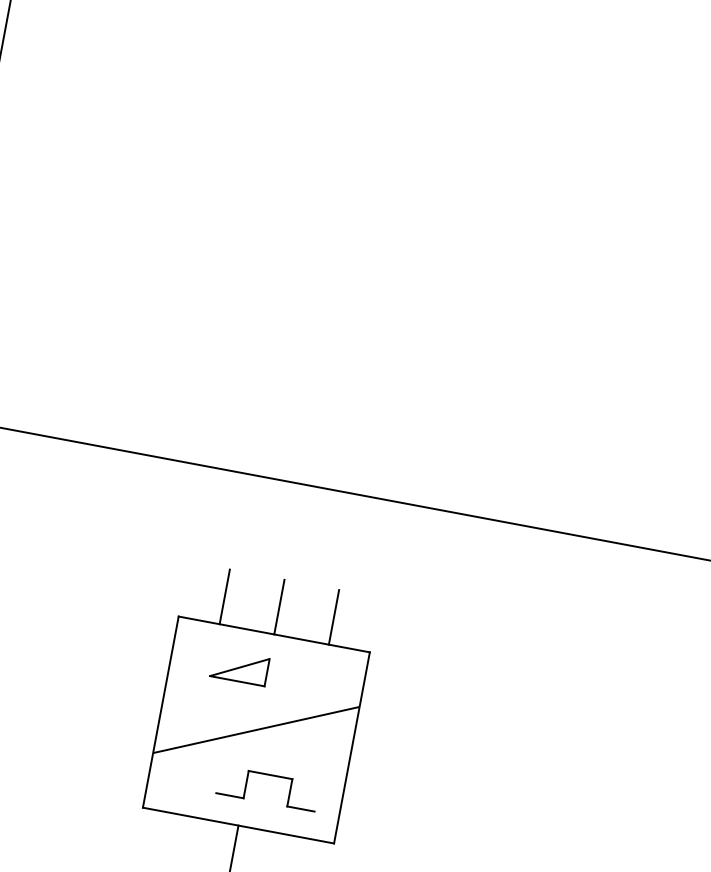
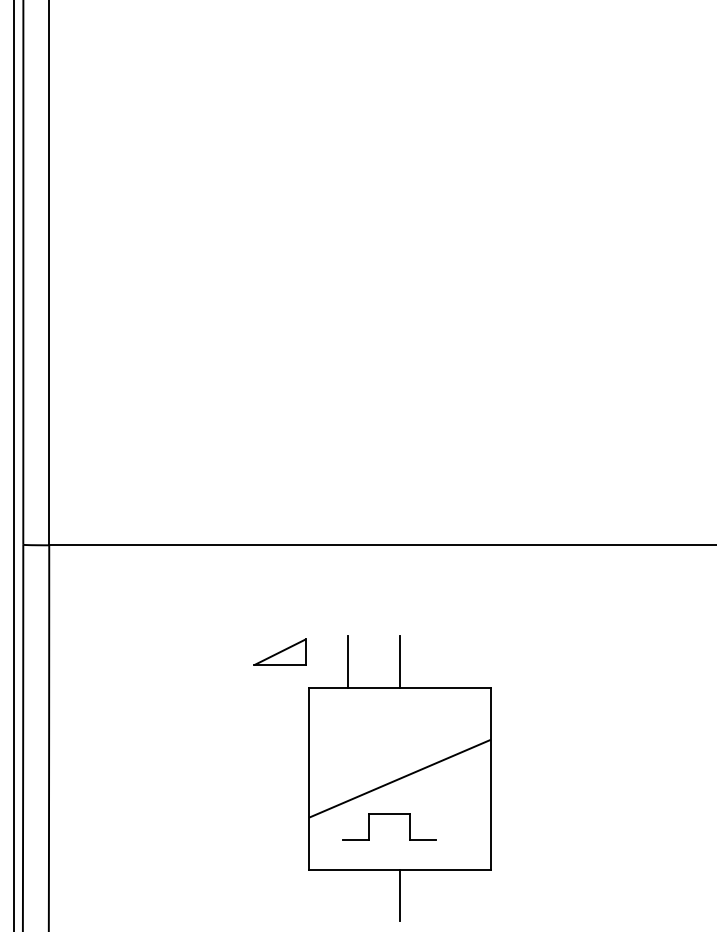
line: (333, 616) -> (451, 661), removed
part: (239, 666) -> (279, 651), moved
part: (270, 775) -> (389, 814), moved

